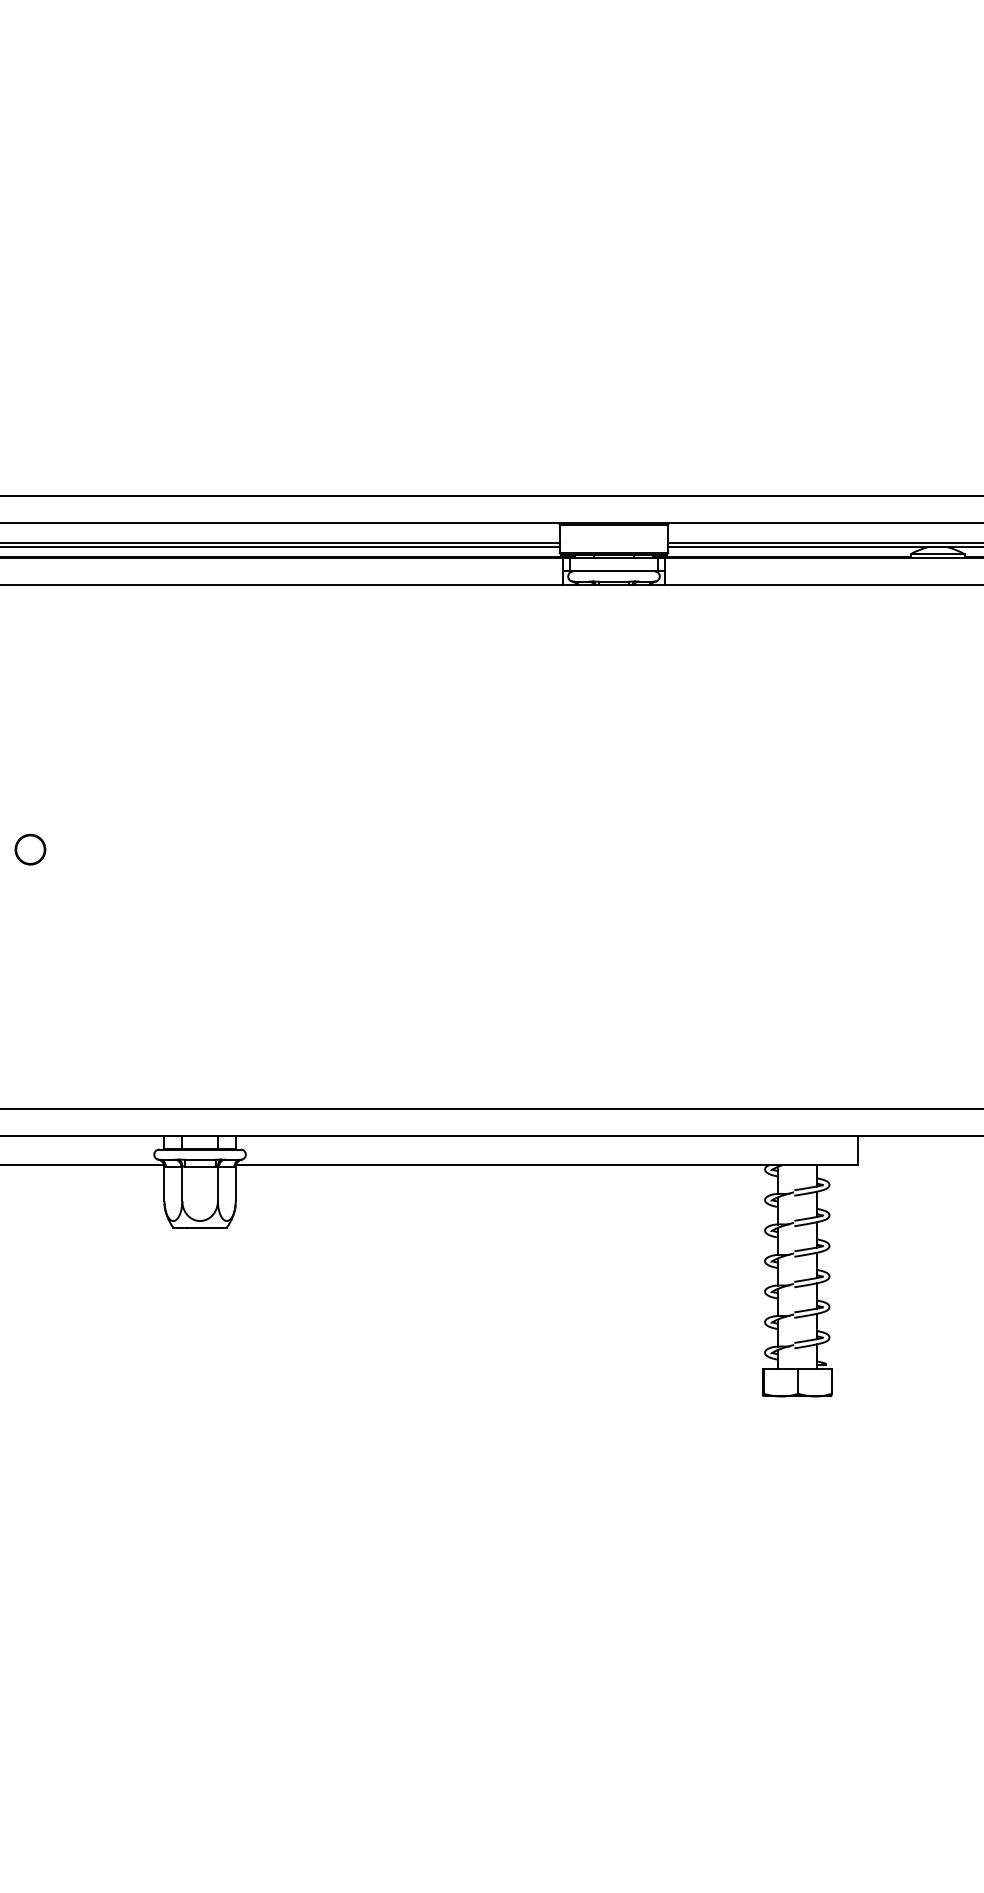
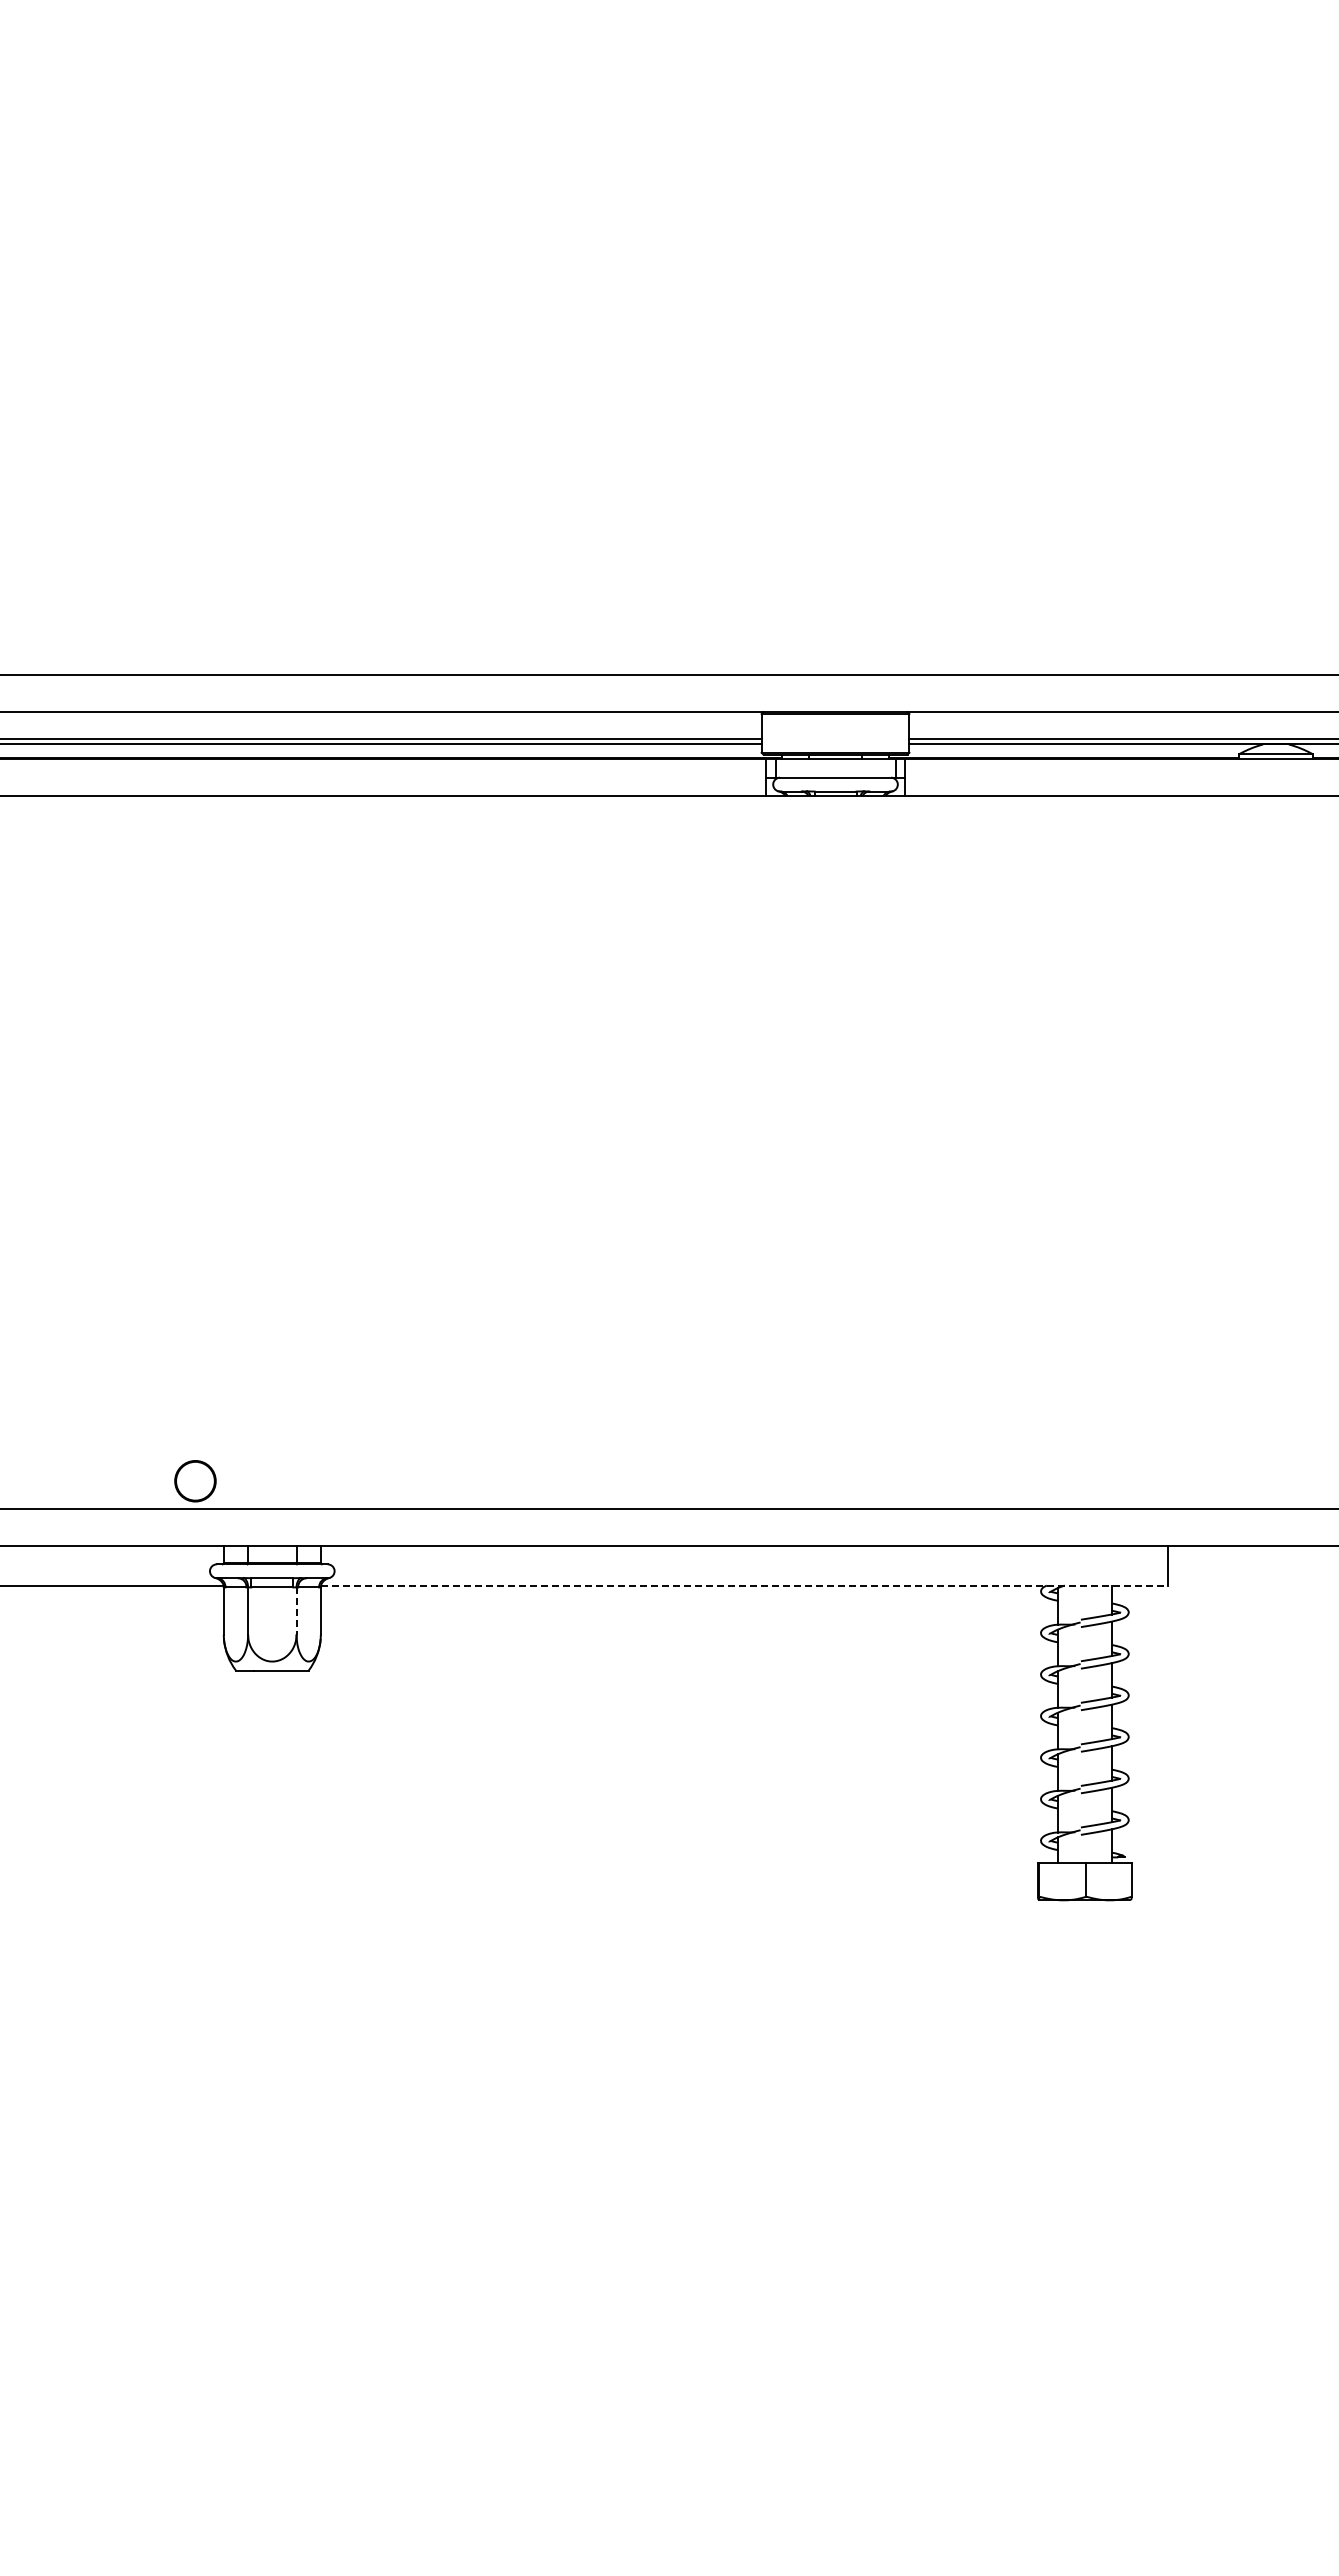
circle: (30, 849) -> (195, 1481), moved
line: (547, 1165) -> (745, 1585), solid -> dashed
line: (217, 1183) -> (296, 1610), solid -> dashed

